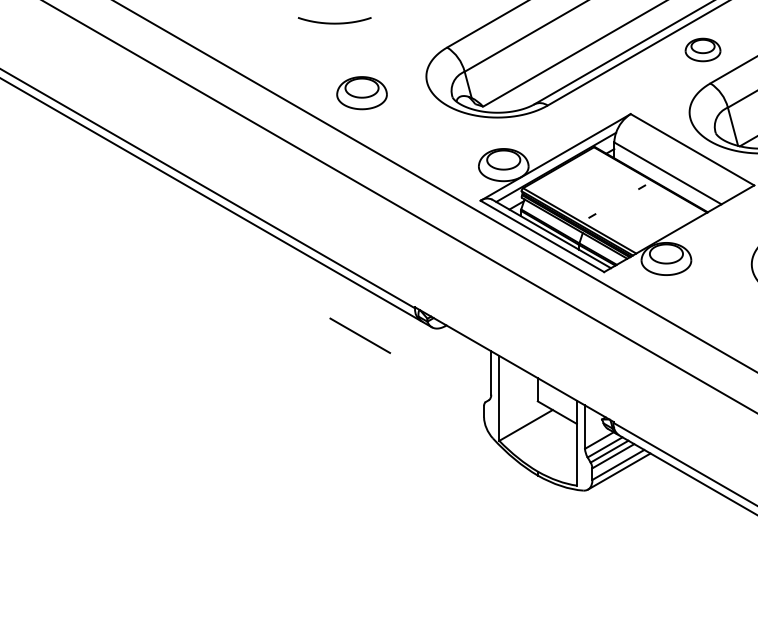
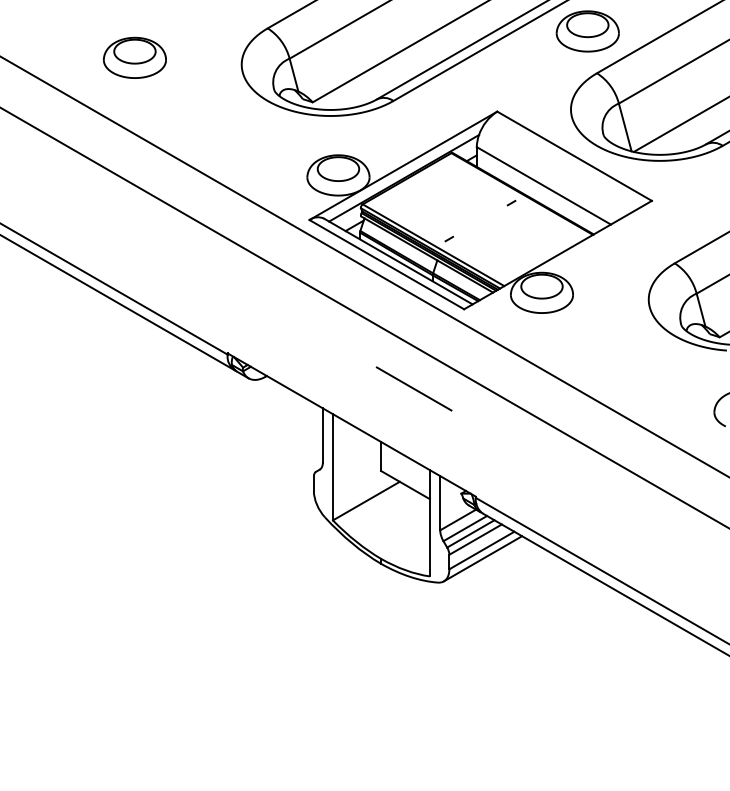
part: (702, 49) -> (587, 30), size x1.43
part: (361, 93) -> (134, 58), moved
line: (360, 335) -> (414, 388), moved

